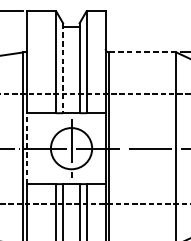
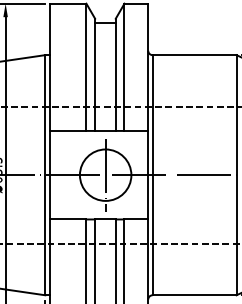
line: (142, 52) -> (194, 55), dashed -> solid
line: (63, 68) -> (95, 75), dashed -> solid
line: (27, 148) -> (50, 174), dashed -> solid

